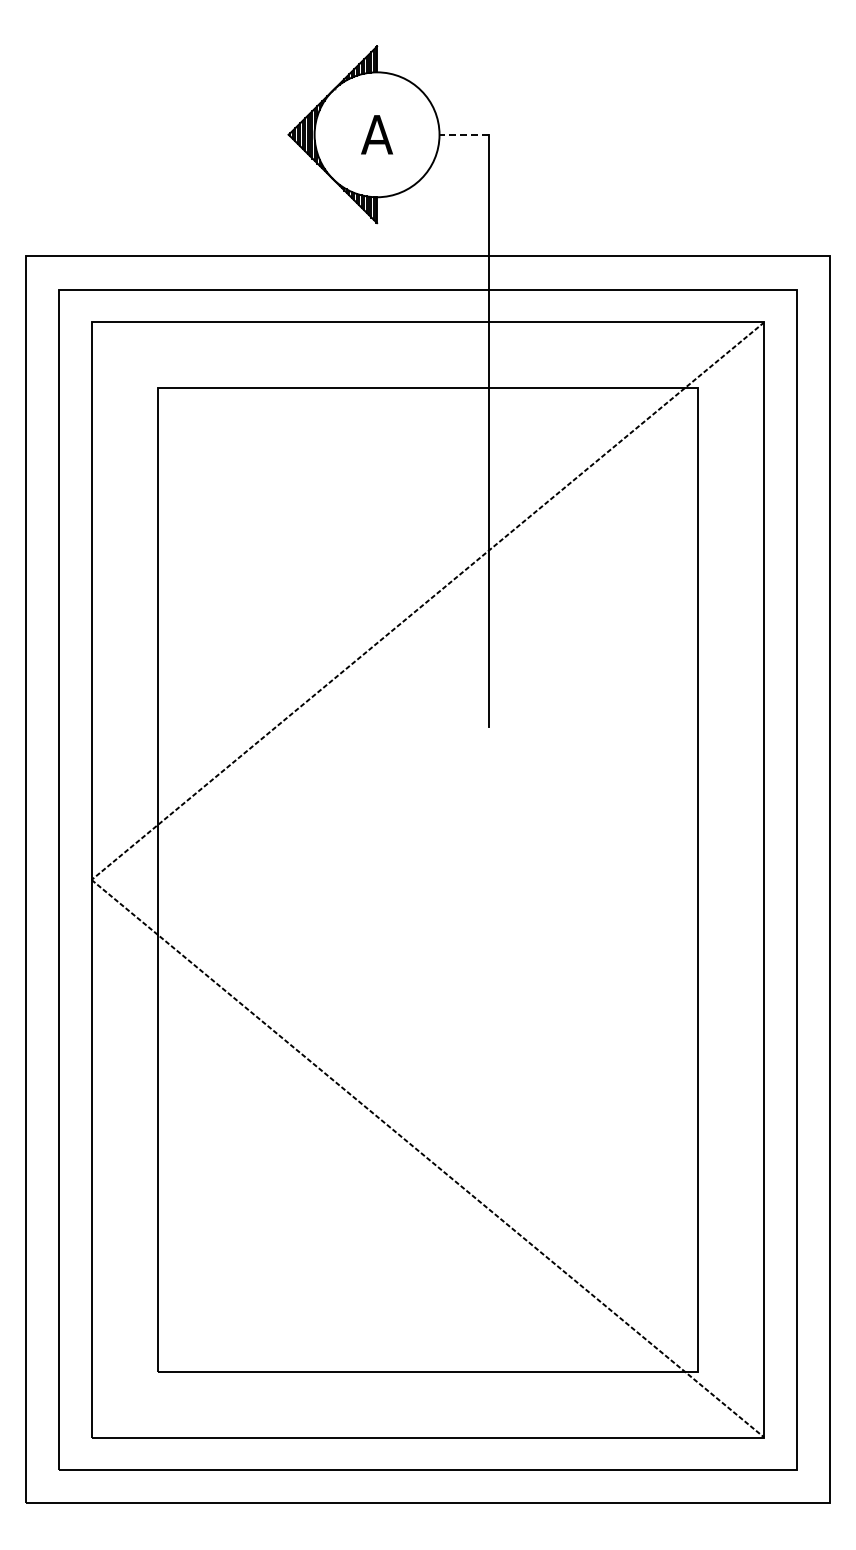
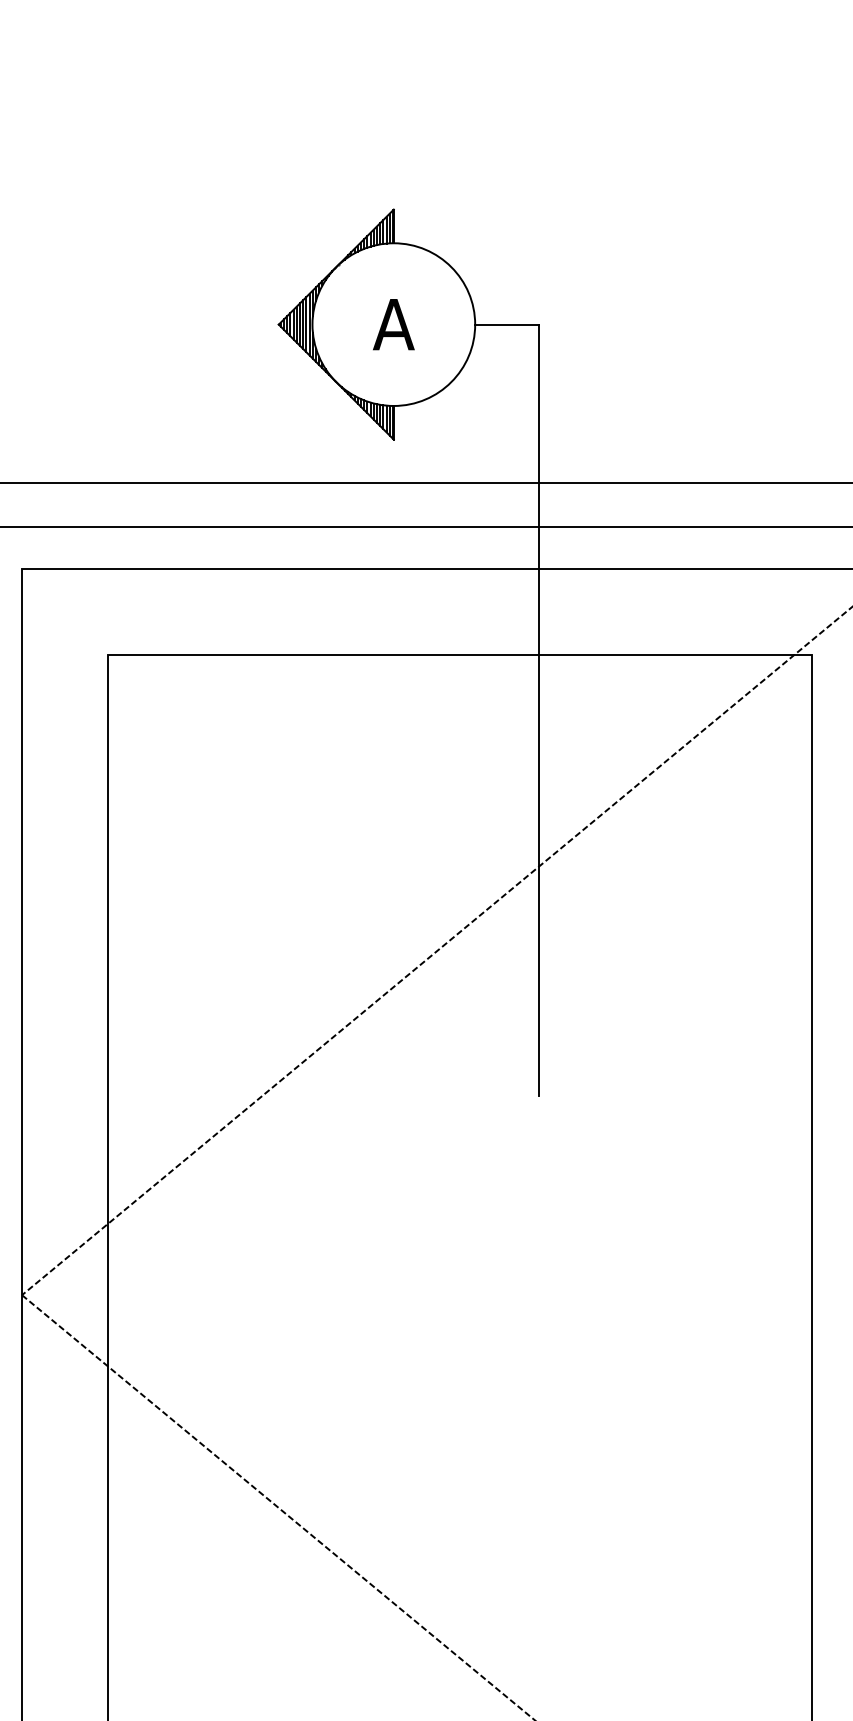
line: (464, 134) -> (507, 324), dashed -> solid

